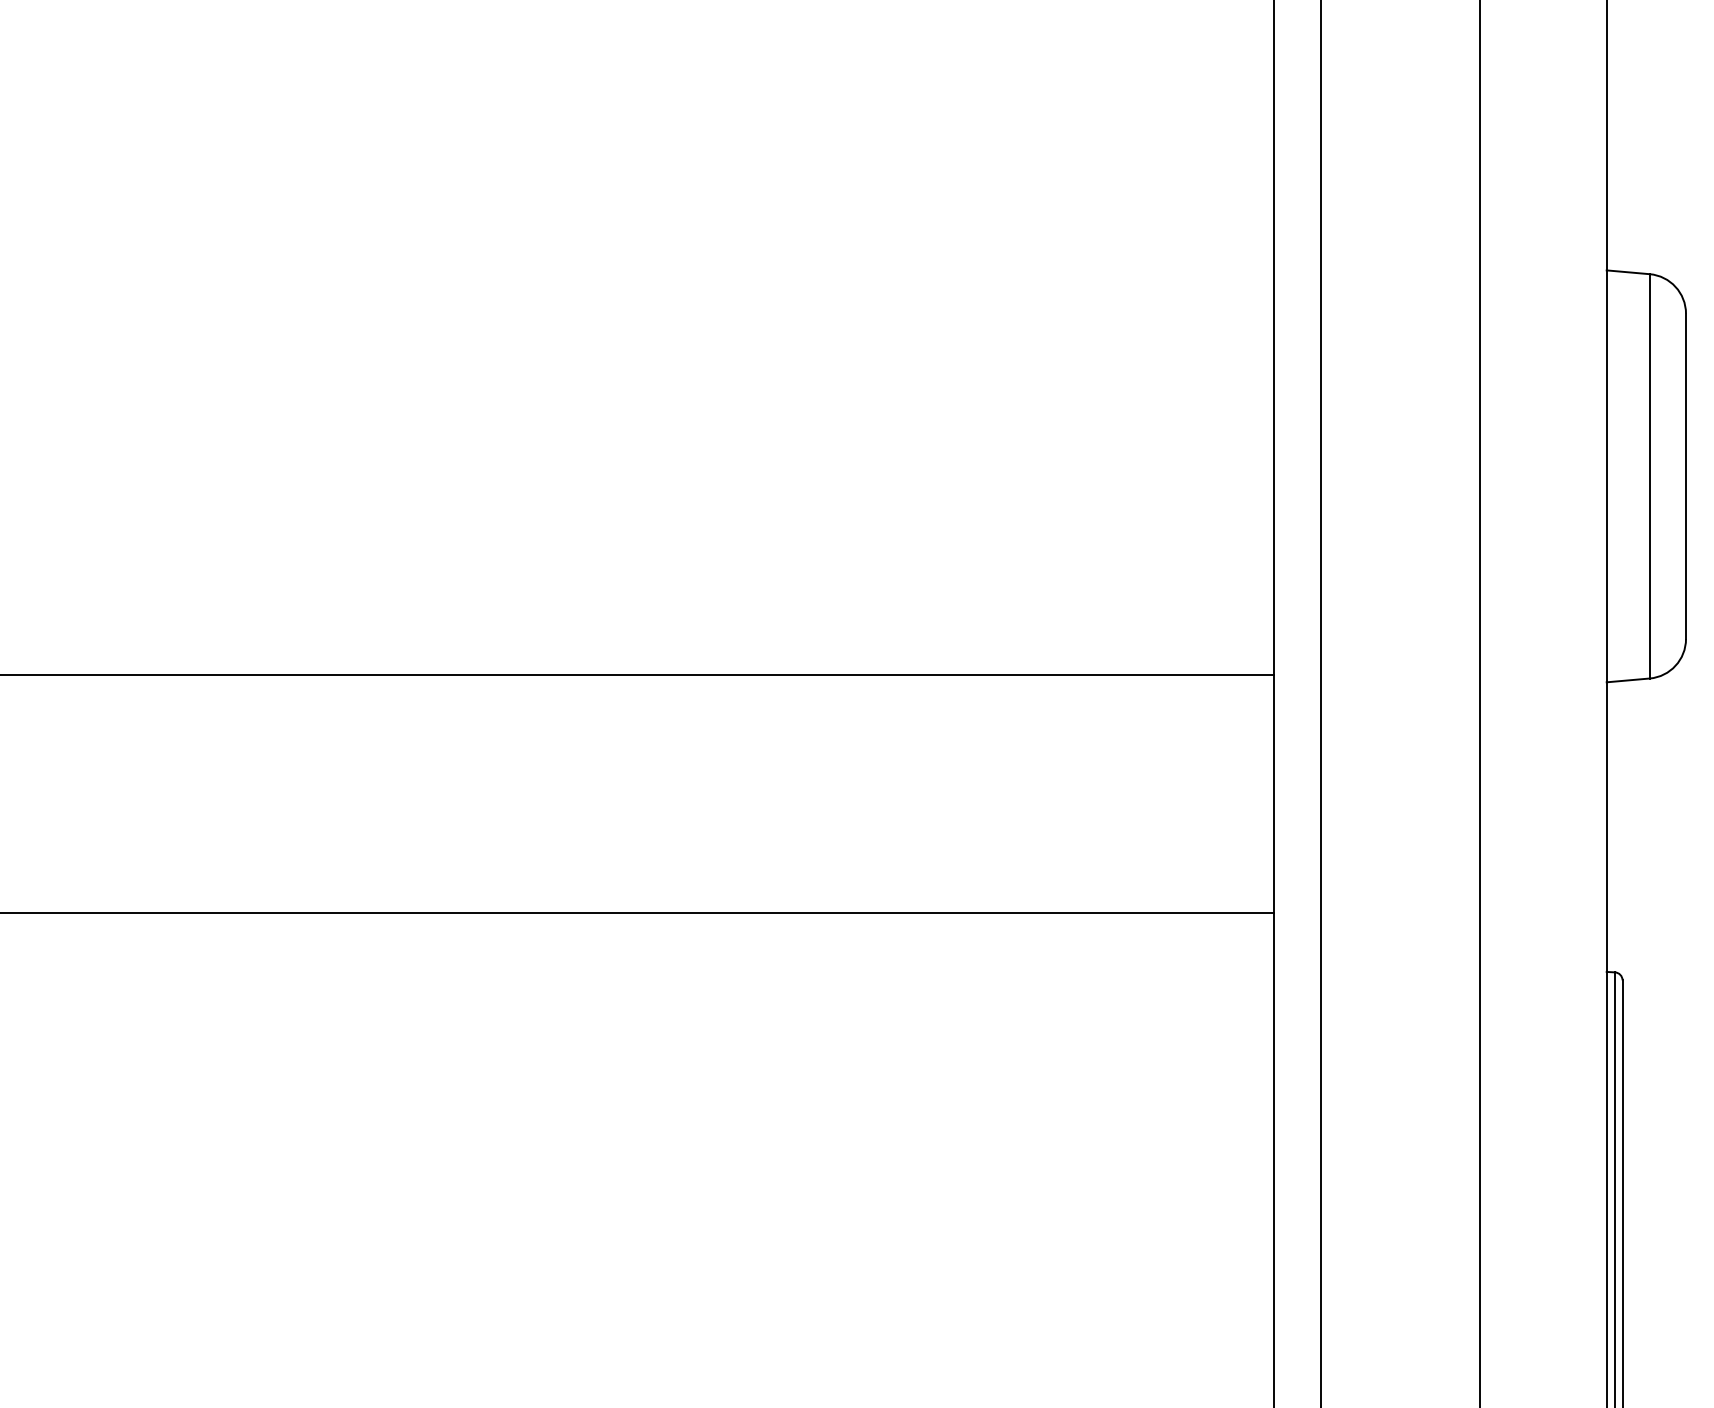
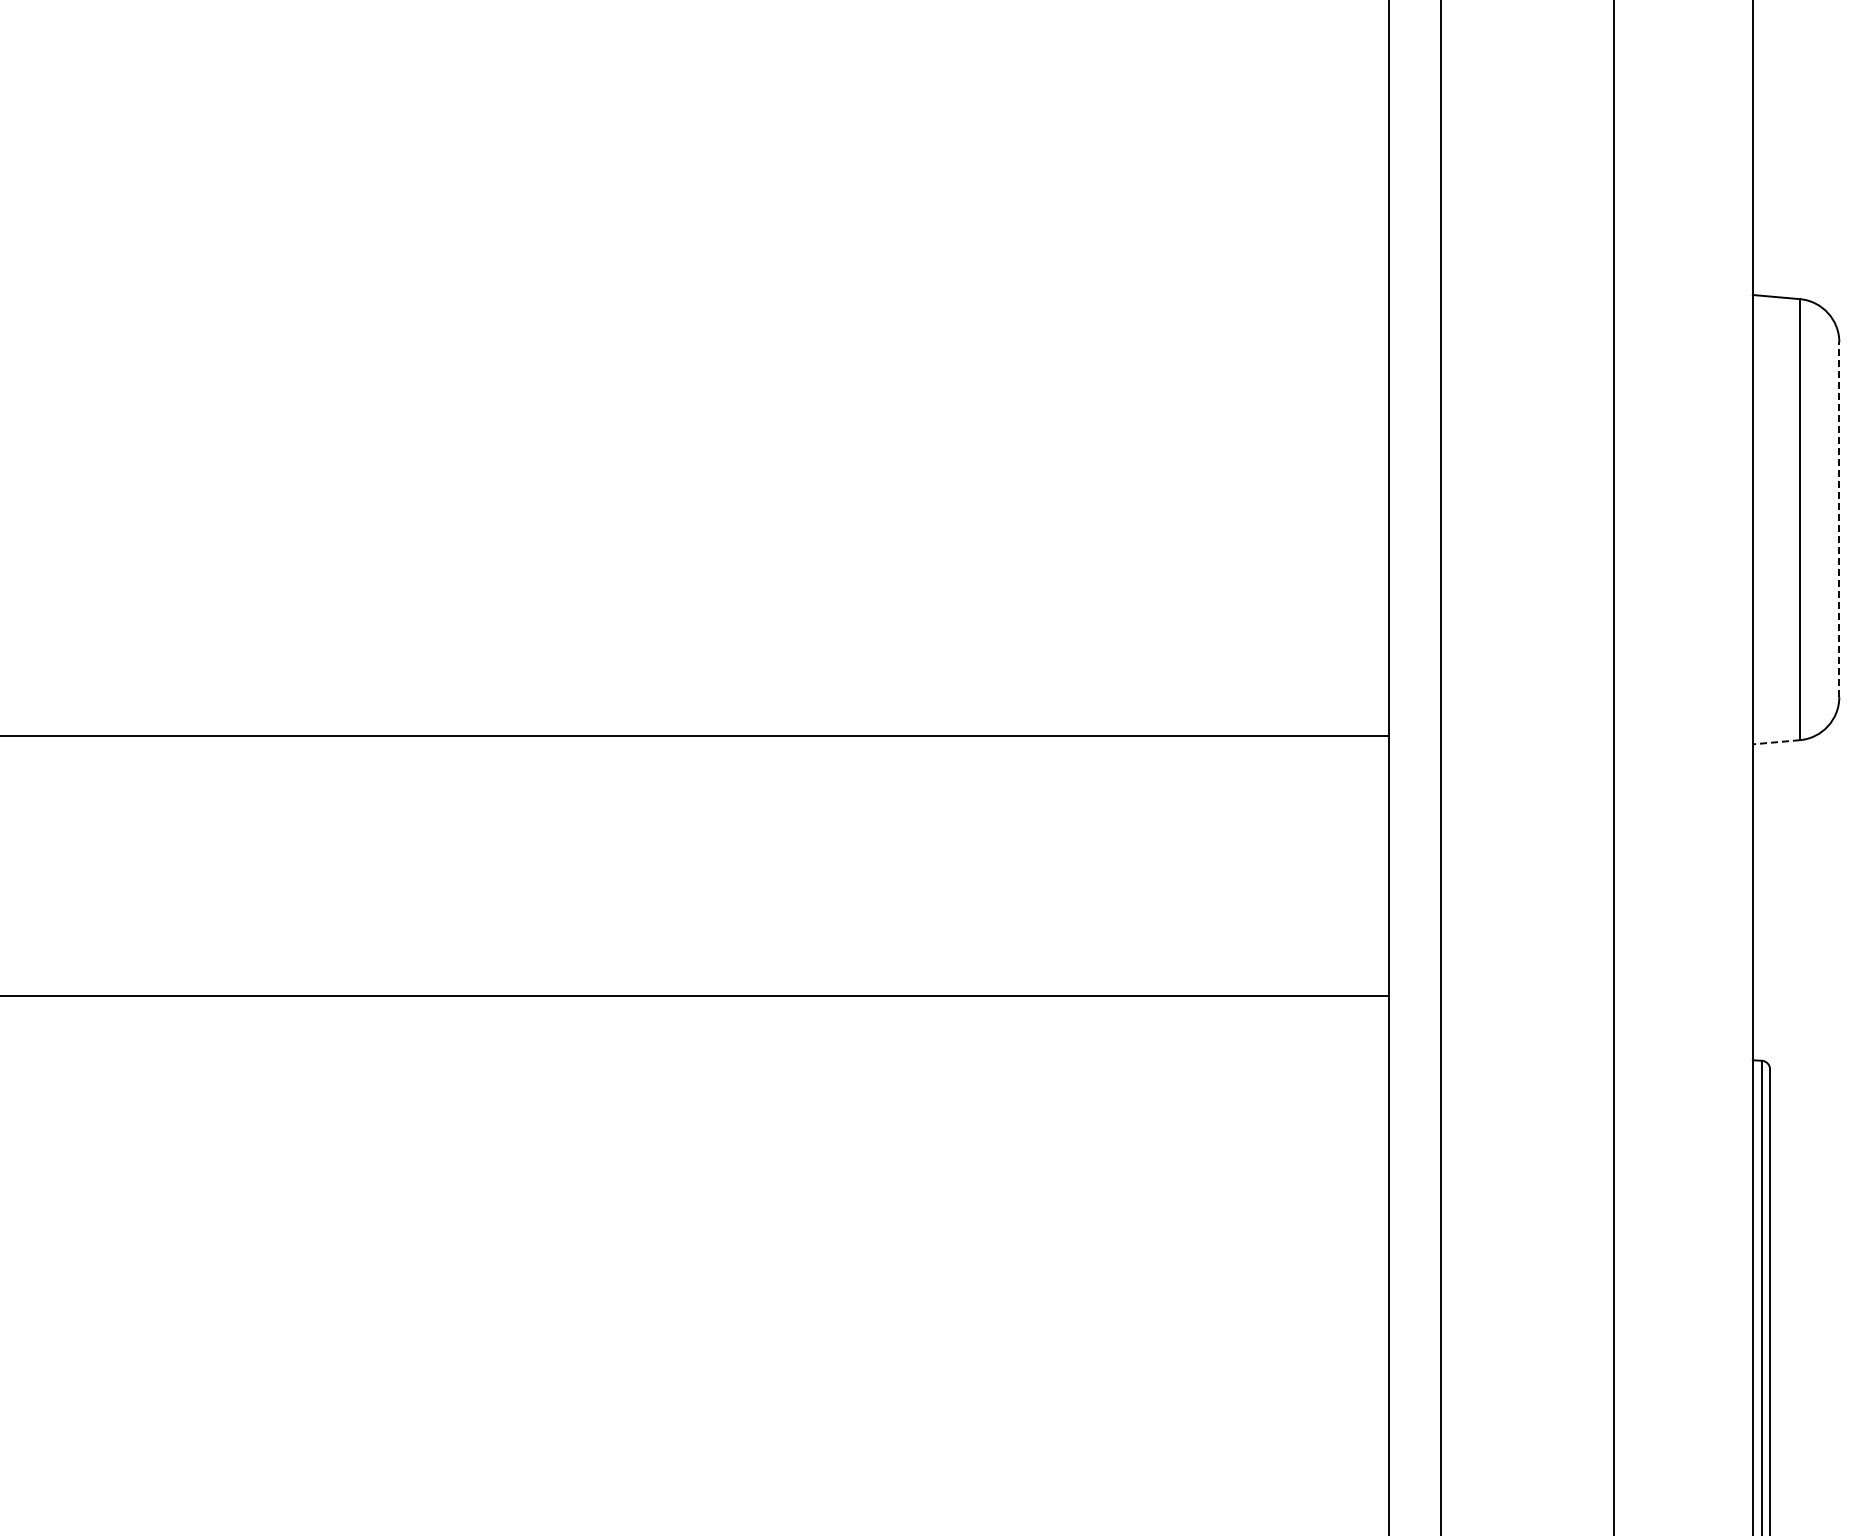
line: (1686, 476) -> (1839, 519), solid -> dashed
line: (1628, 680) -> (1776, 742), solid -> dashed

